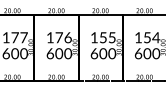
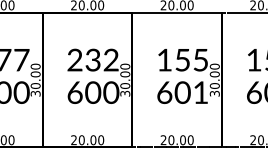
text: (58, 37) -> (91, 59), 176 -> 232
text: (112, 53) -> (201, 92), 600 -> 601

